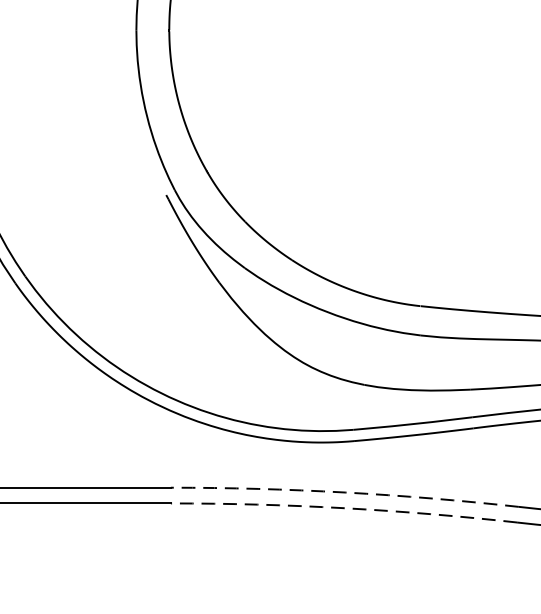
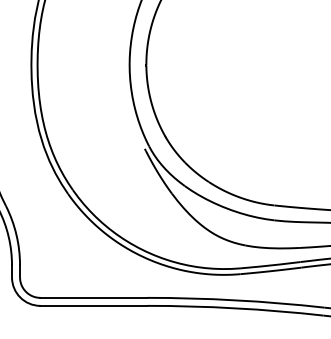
arc: (344, 492) -> (235, 300), dashed -> solid
arc: (344, 508) -> (235, 308), dashed -> solid

